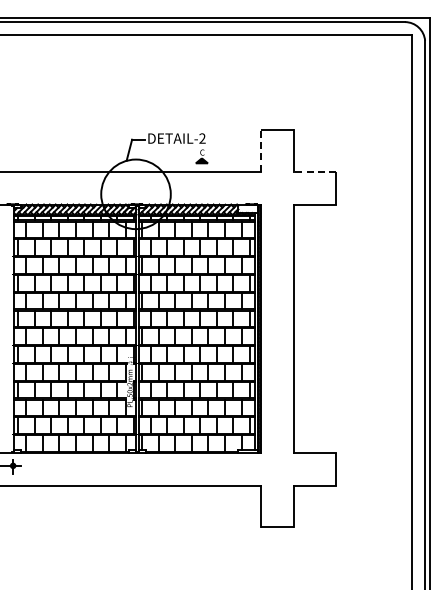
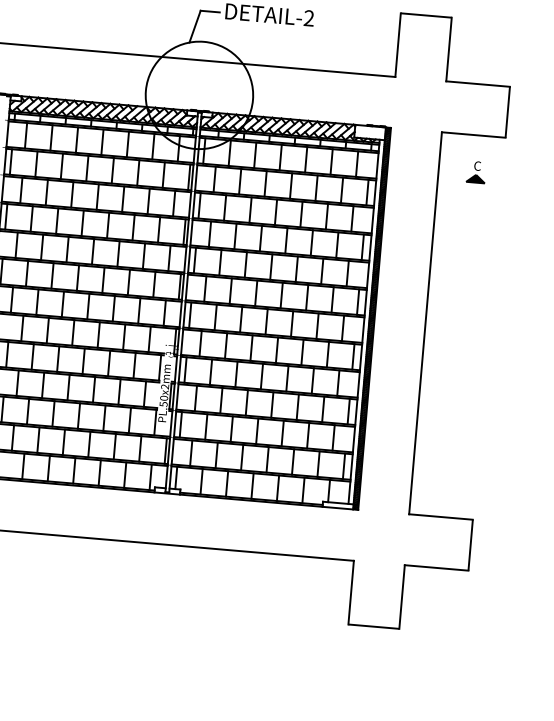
line: (261, 150) -> (398, 44), dashed -> solid
part: (201, 156) -> (475, 172), moved
line: (315, 171) -> (478, 83), dashed -> solid

